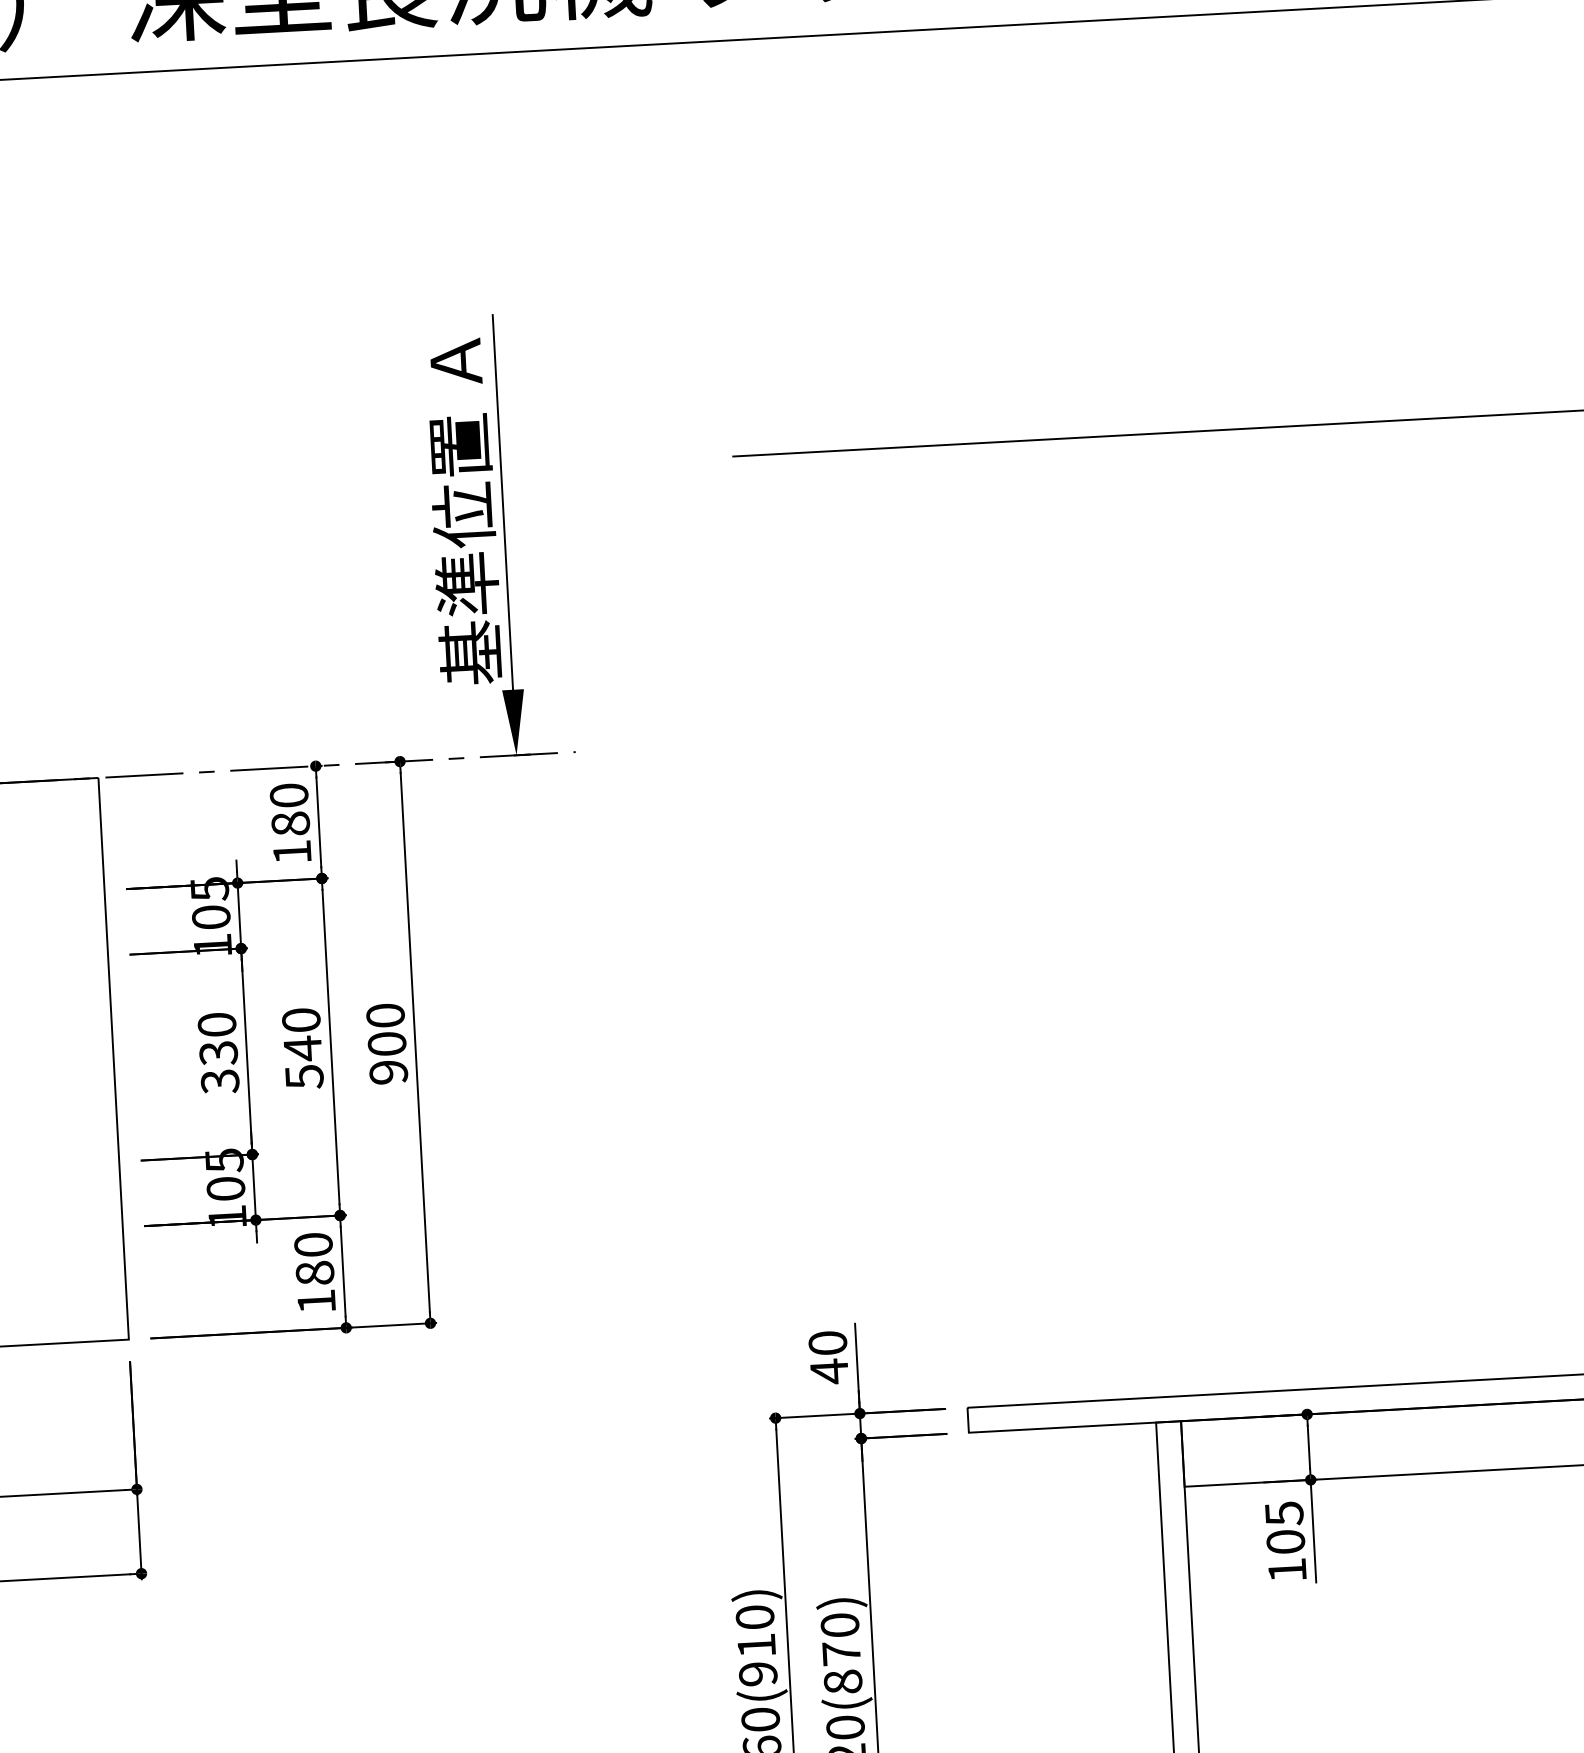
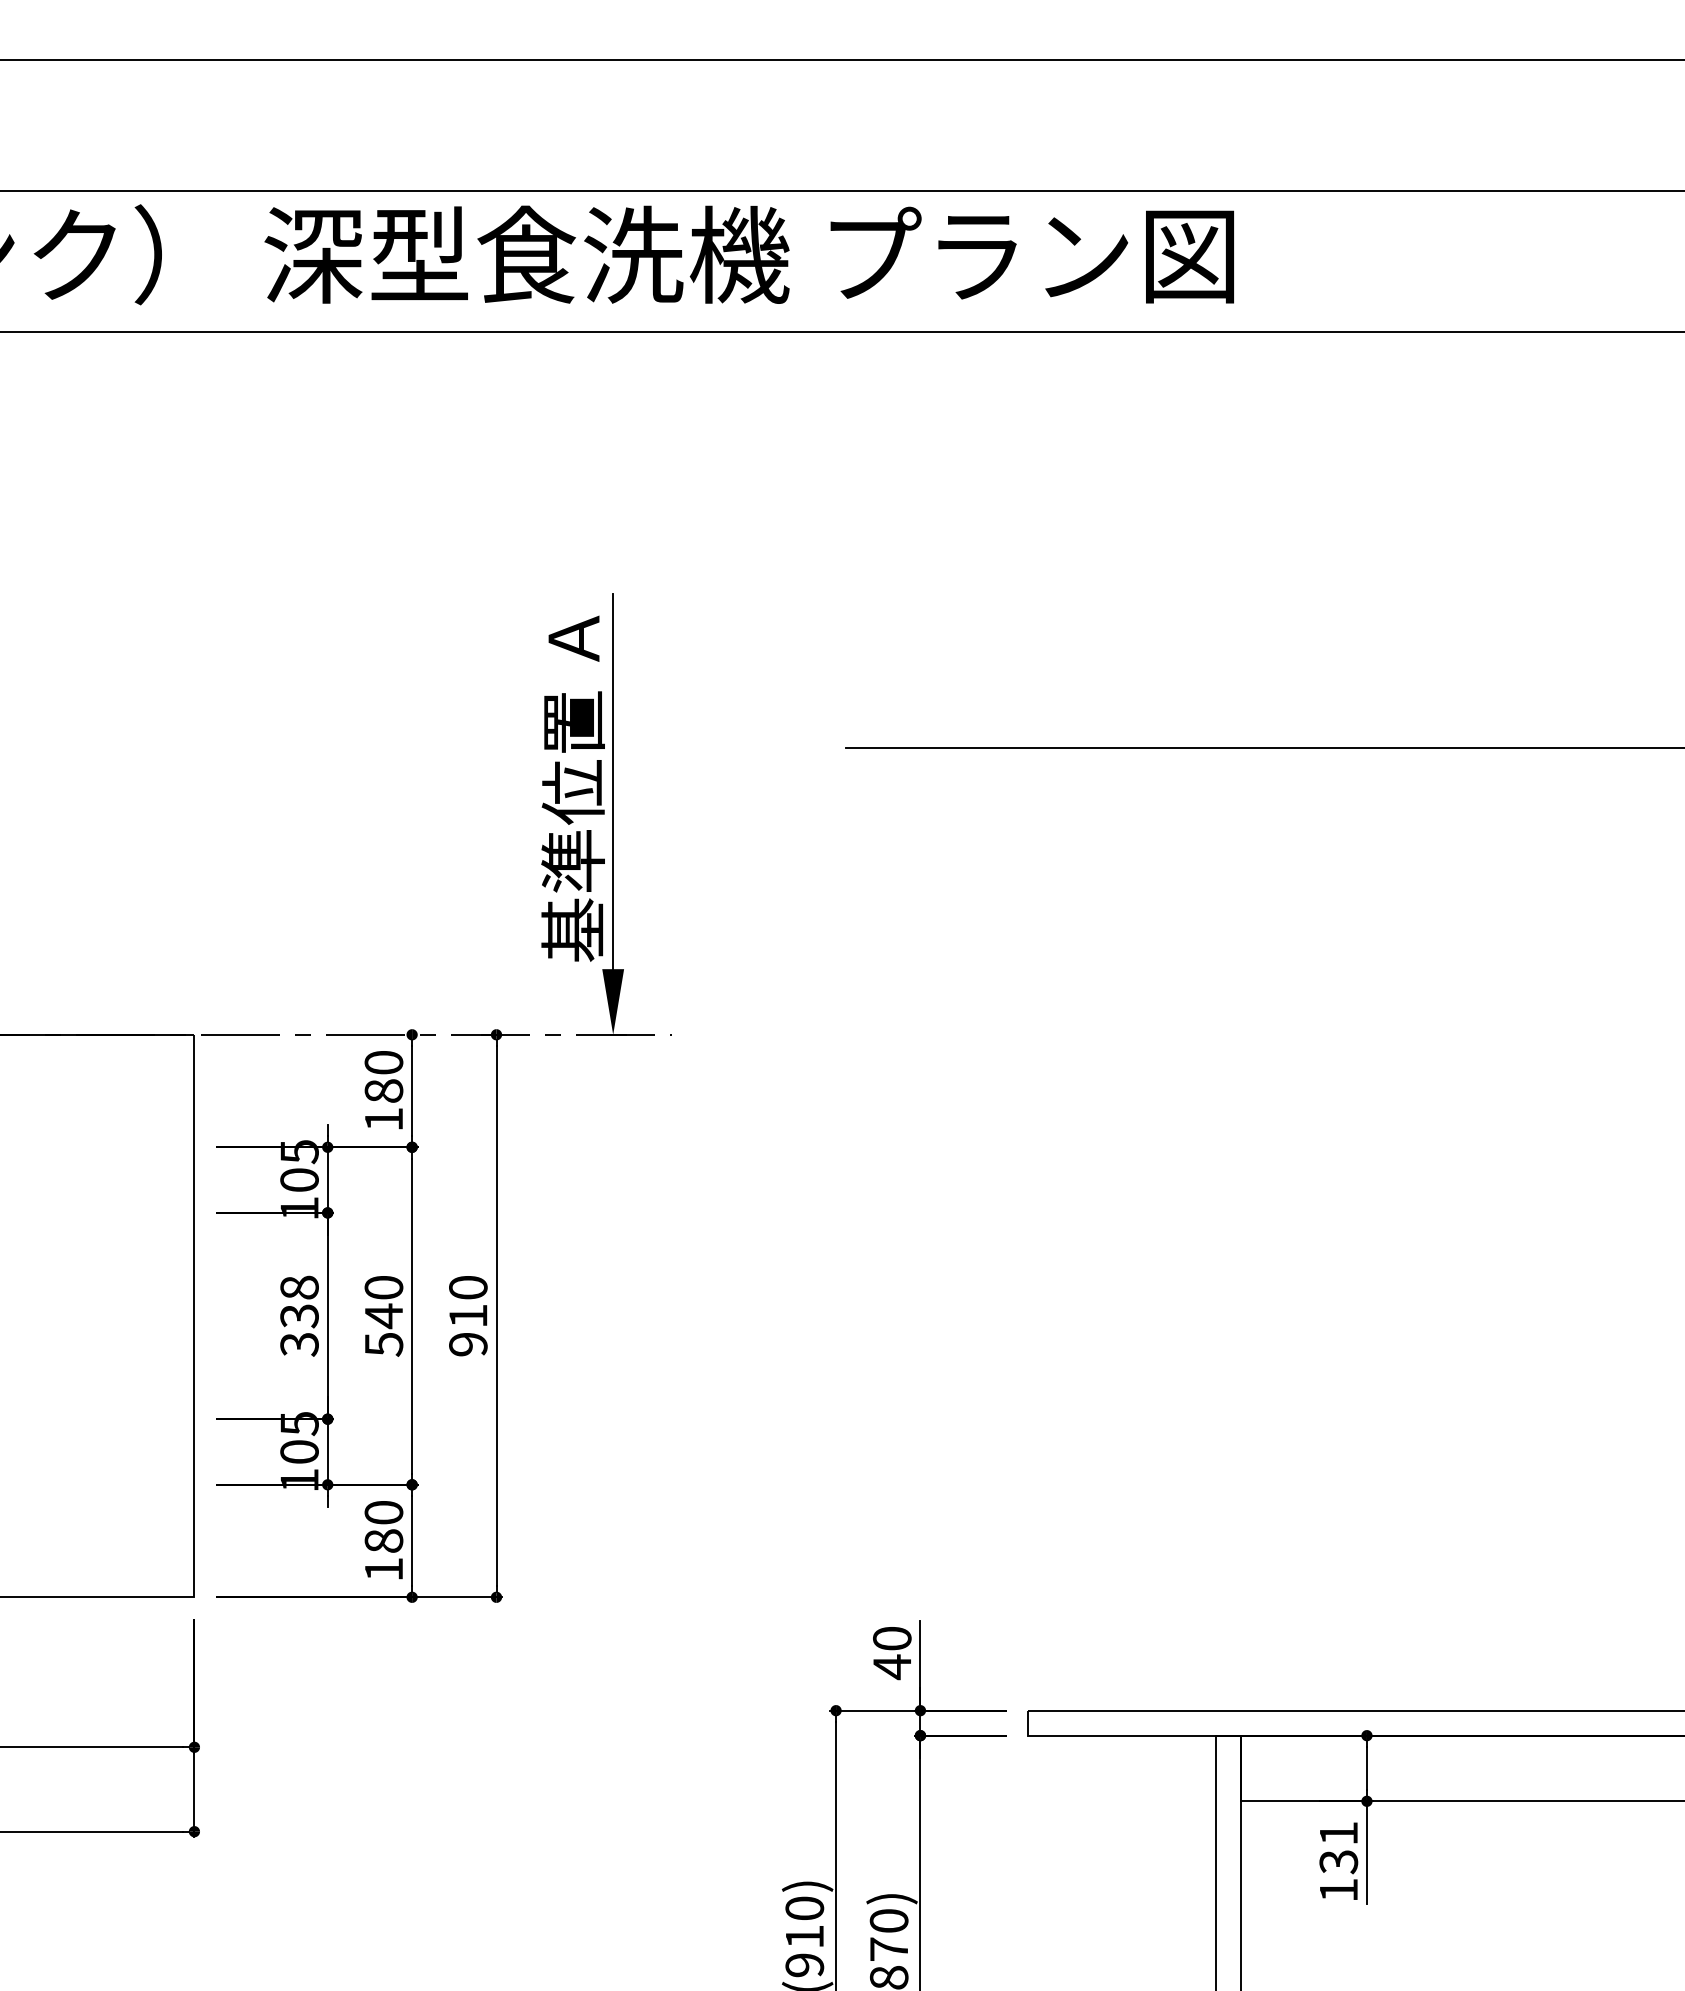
text: (217, 1024) -> (299, 1287), 330 -> 338
text: (387, 1043) -> (468, 1315), 900 -> 910
text: (1284, 1528) -> (1338, 1848), 105 -> 131

